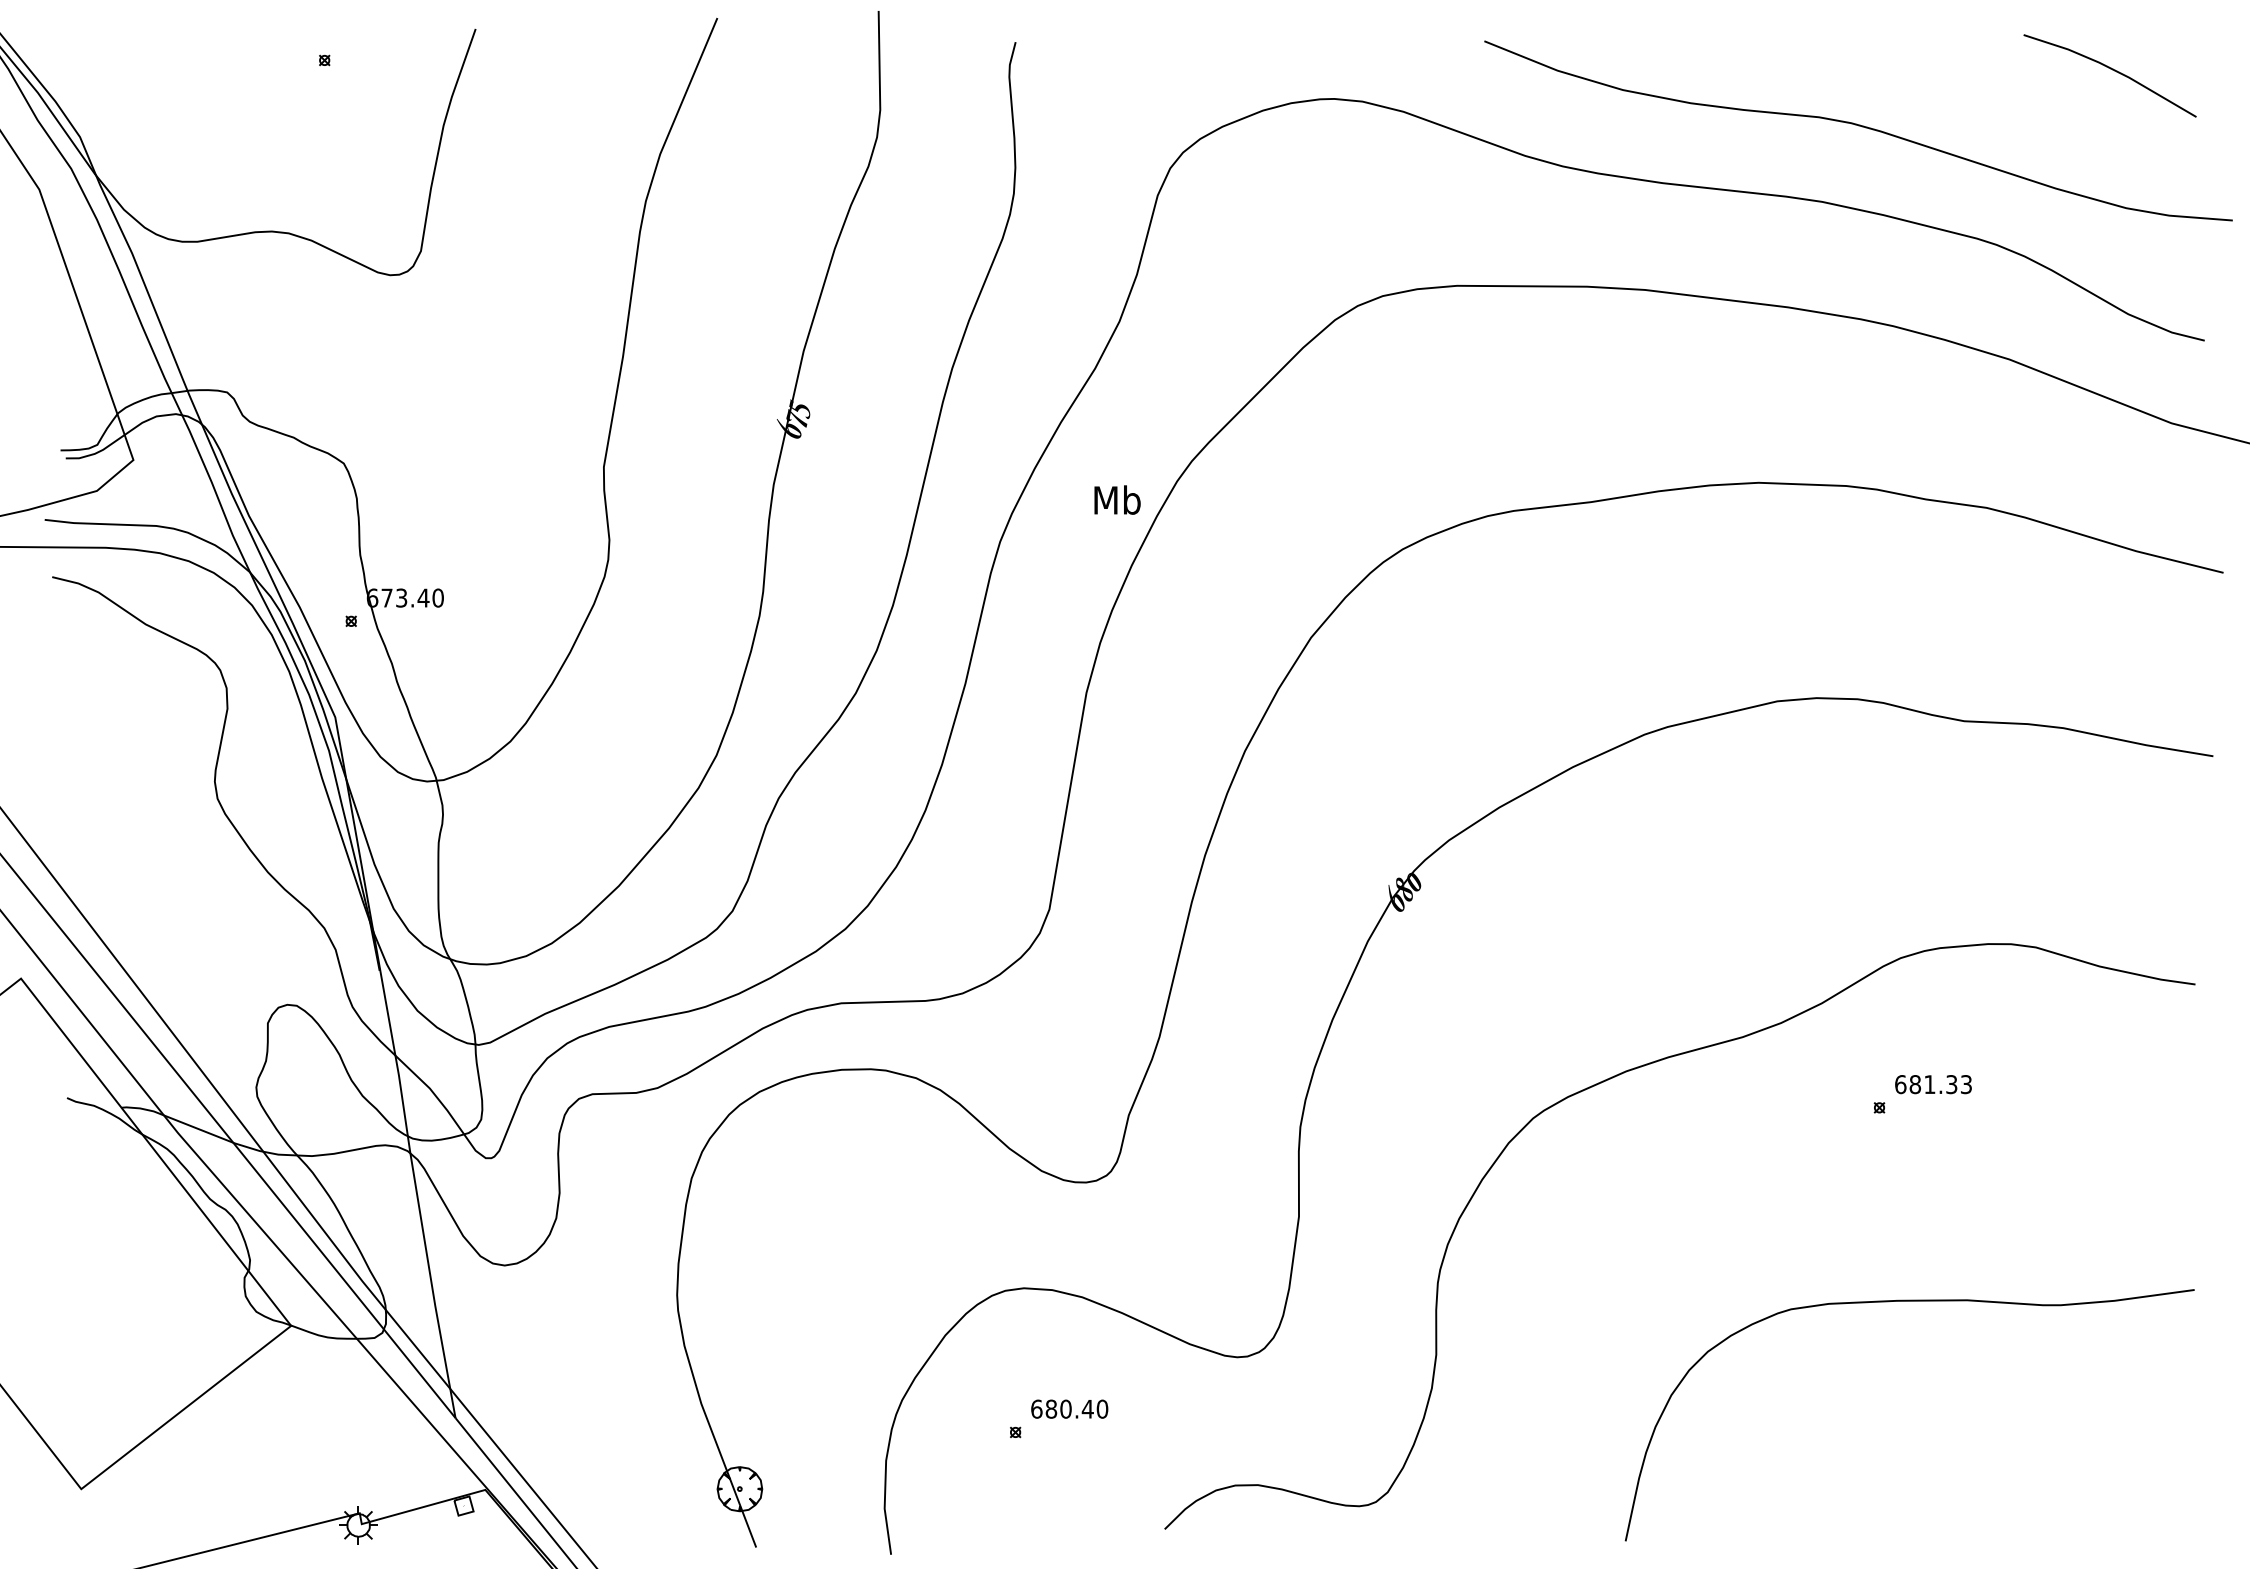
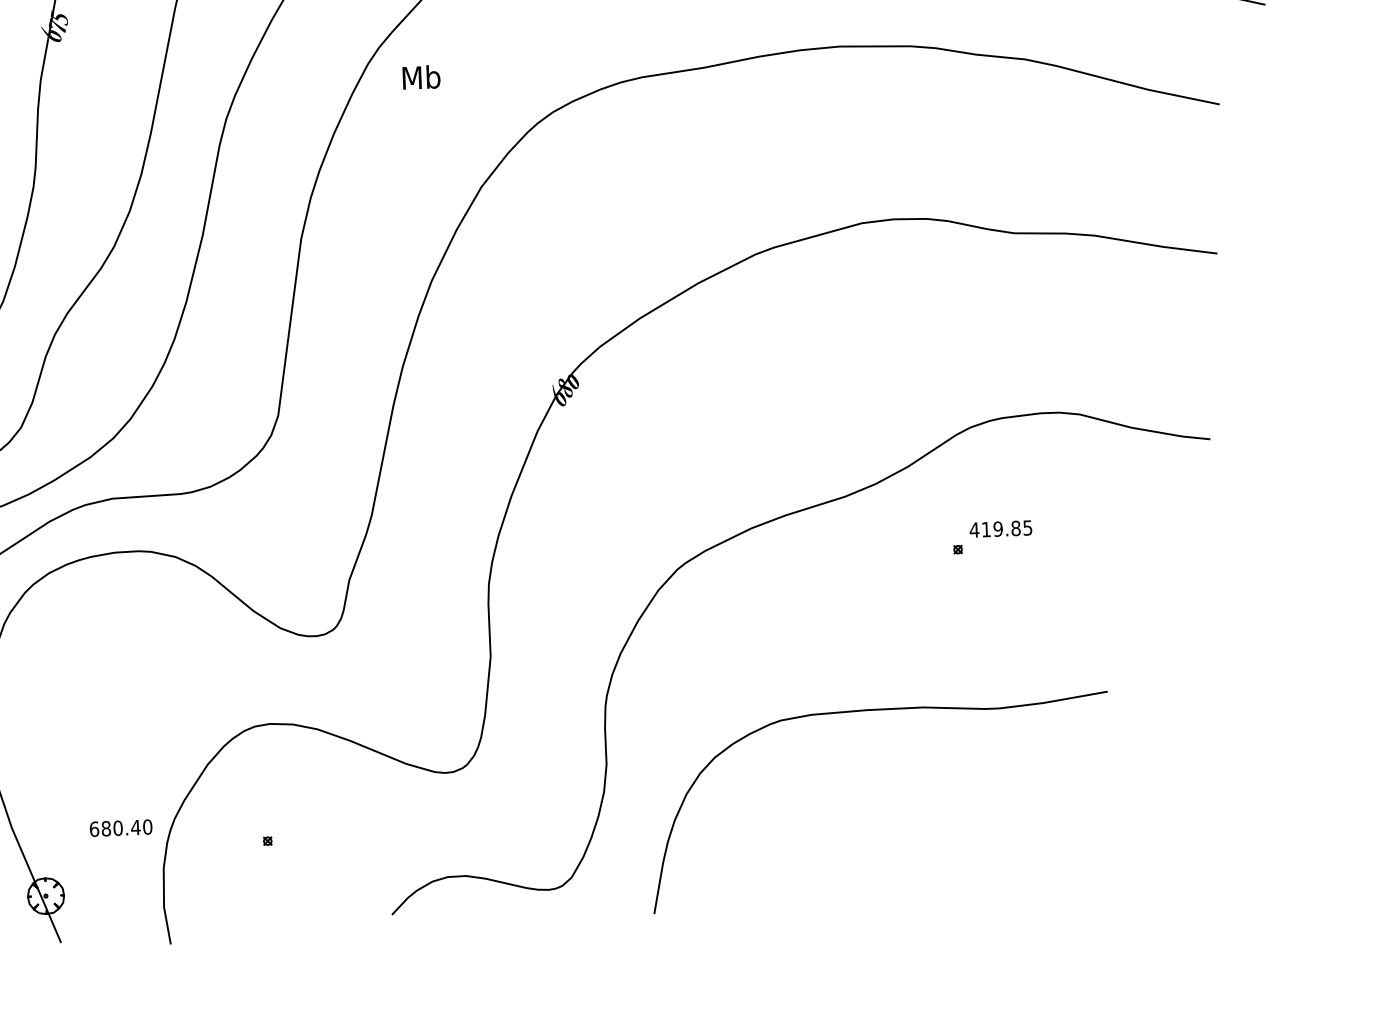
text: (1117, 499) -> (421, 76), moved
text: (1932, 1084) -> (1000, 529), 681.33 -> 419.85
curve: (1909, 1301) -> (876, 710), moved
text: (1069, 1408) -> (120, 827), moved

